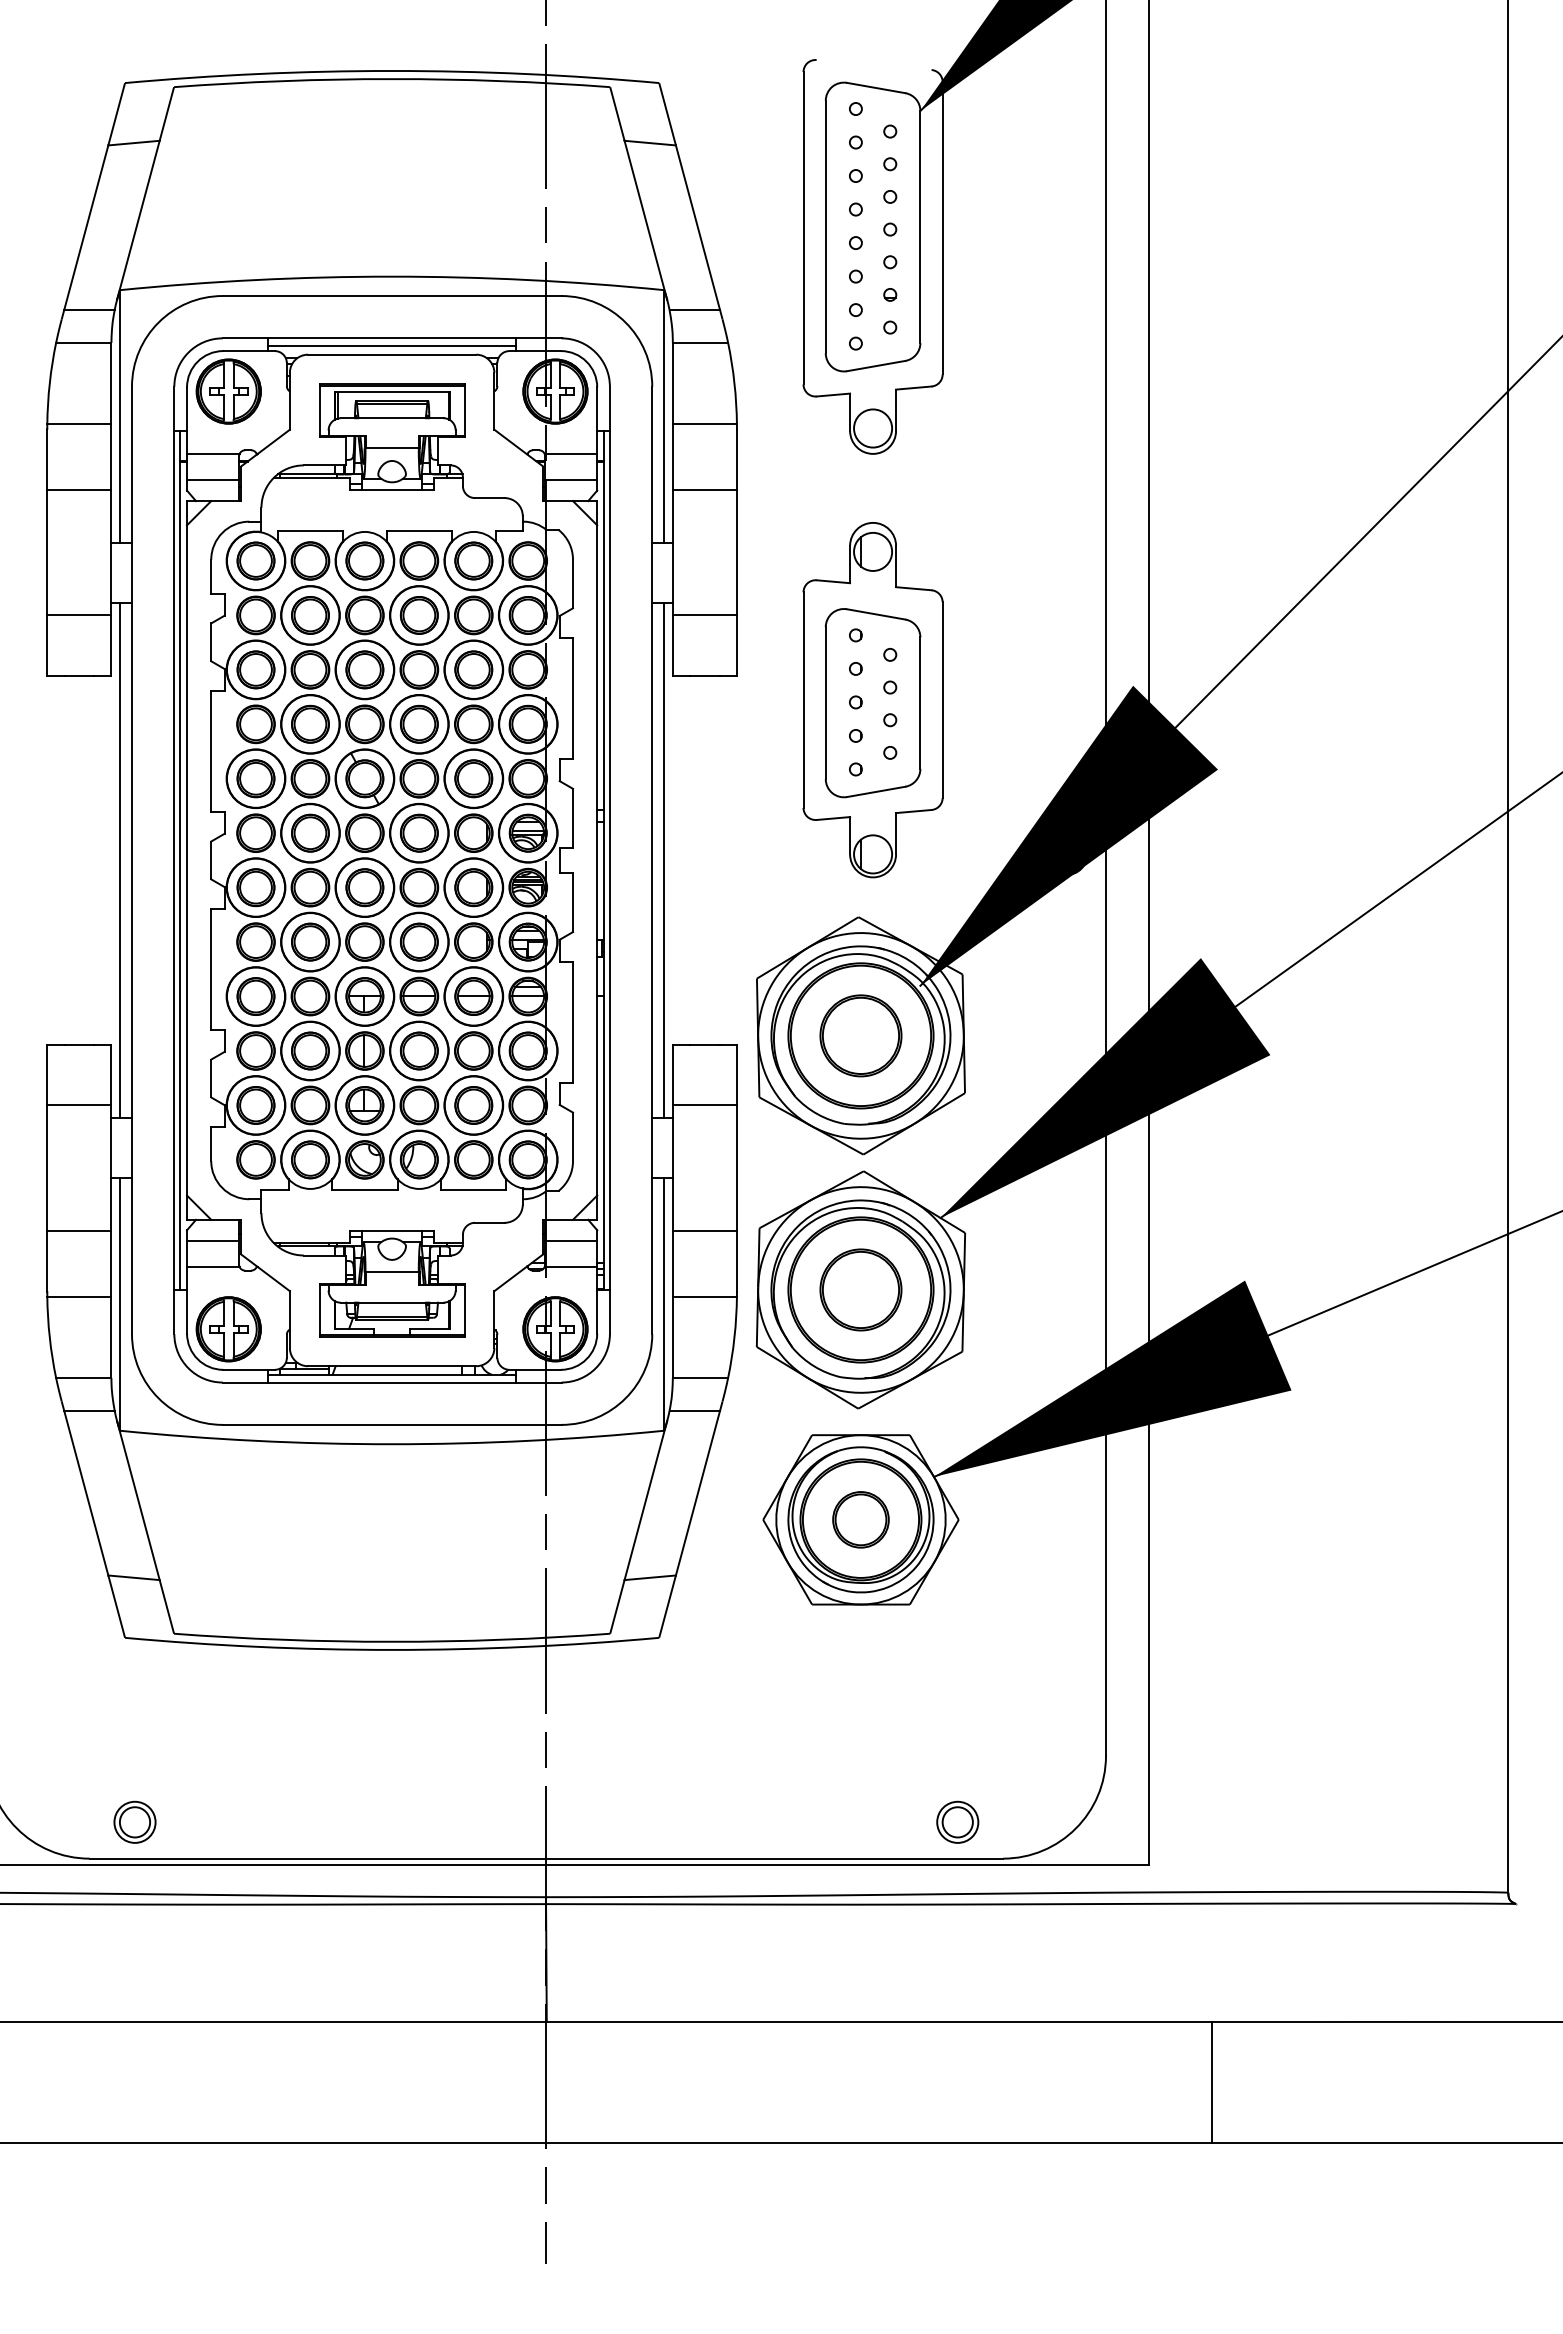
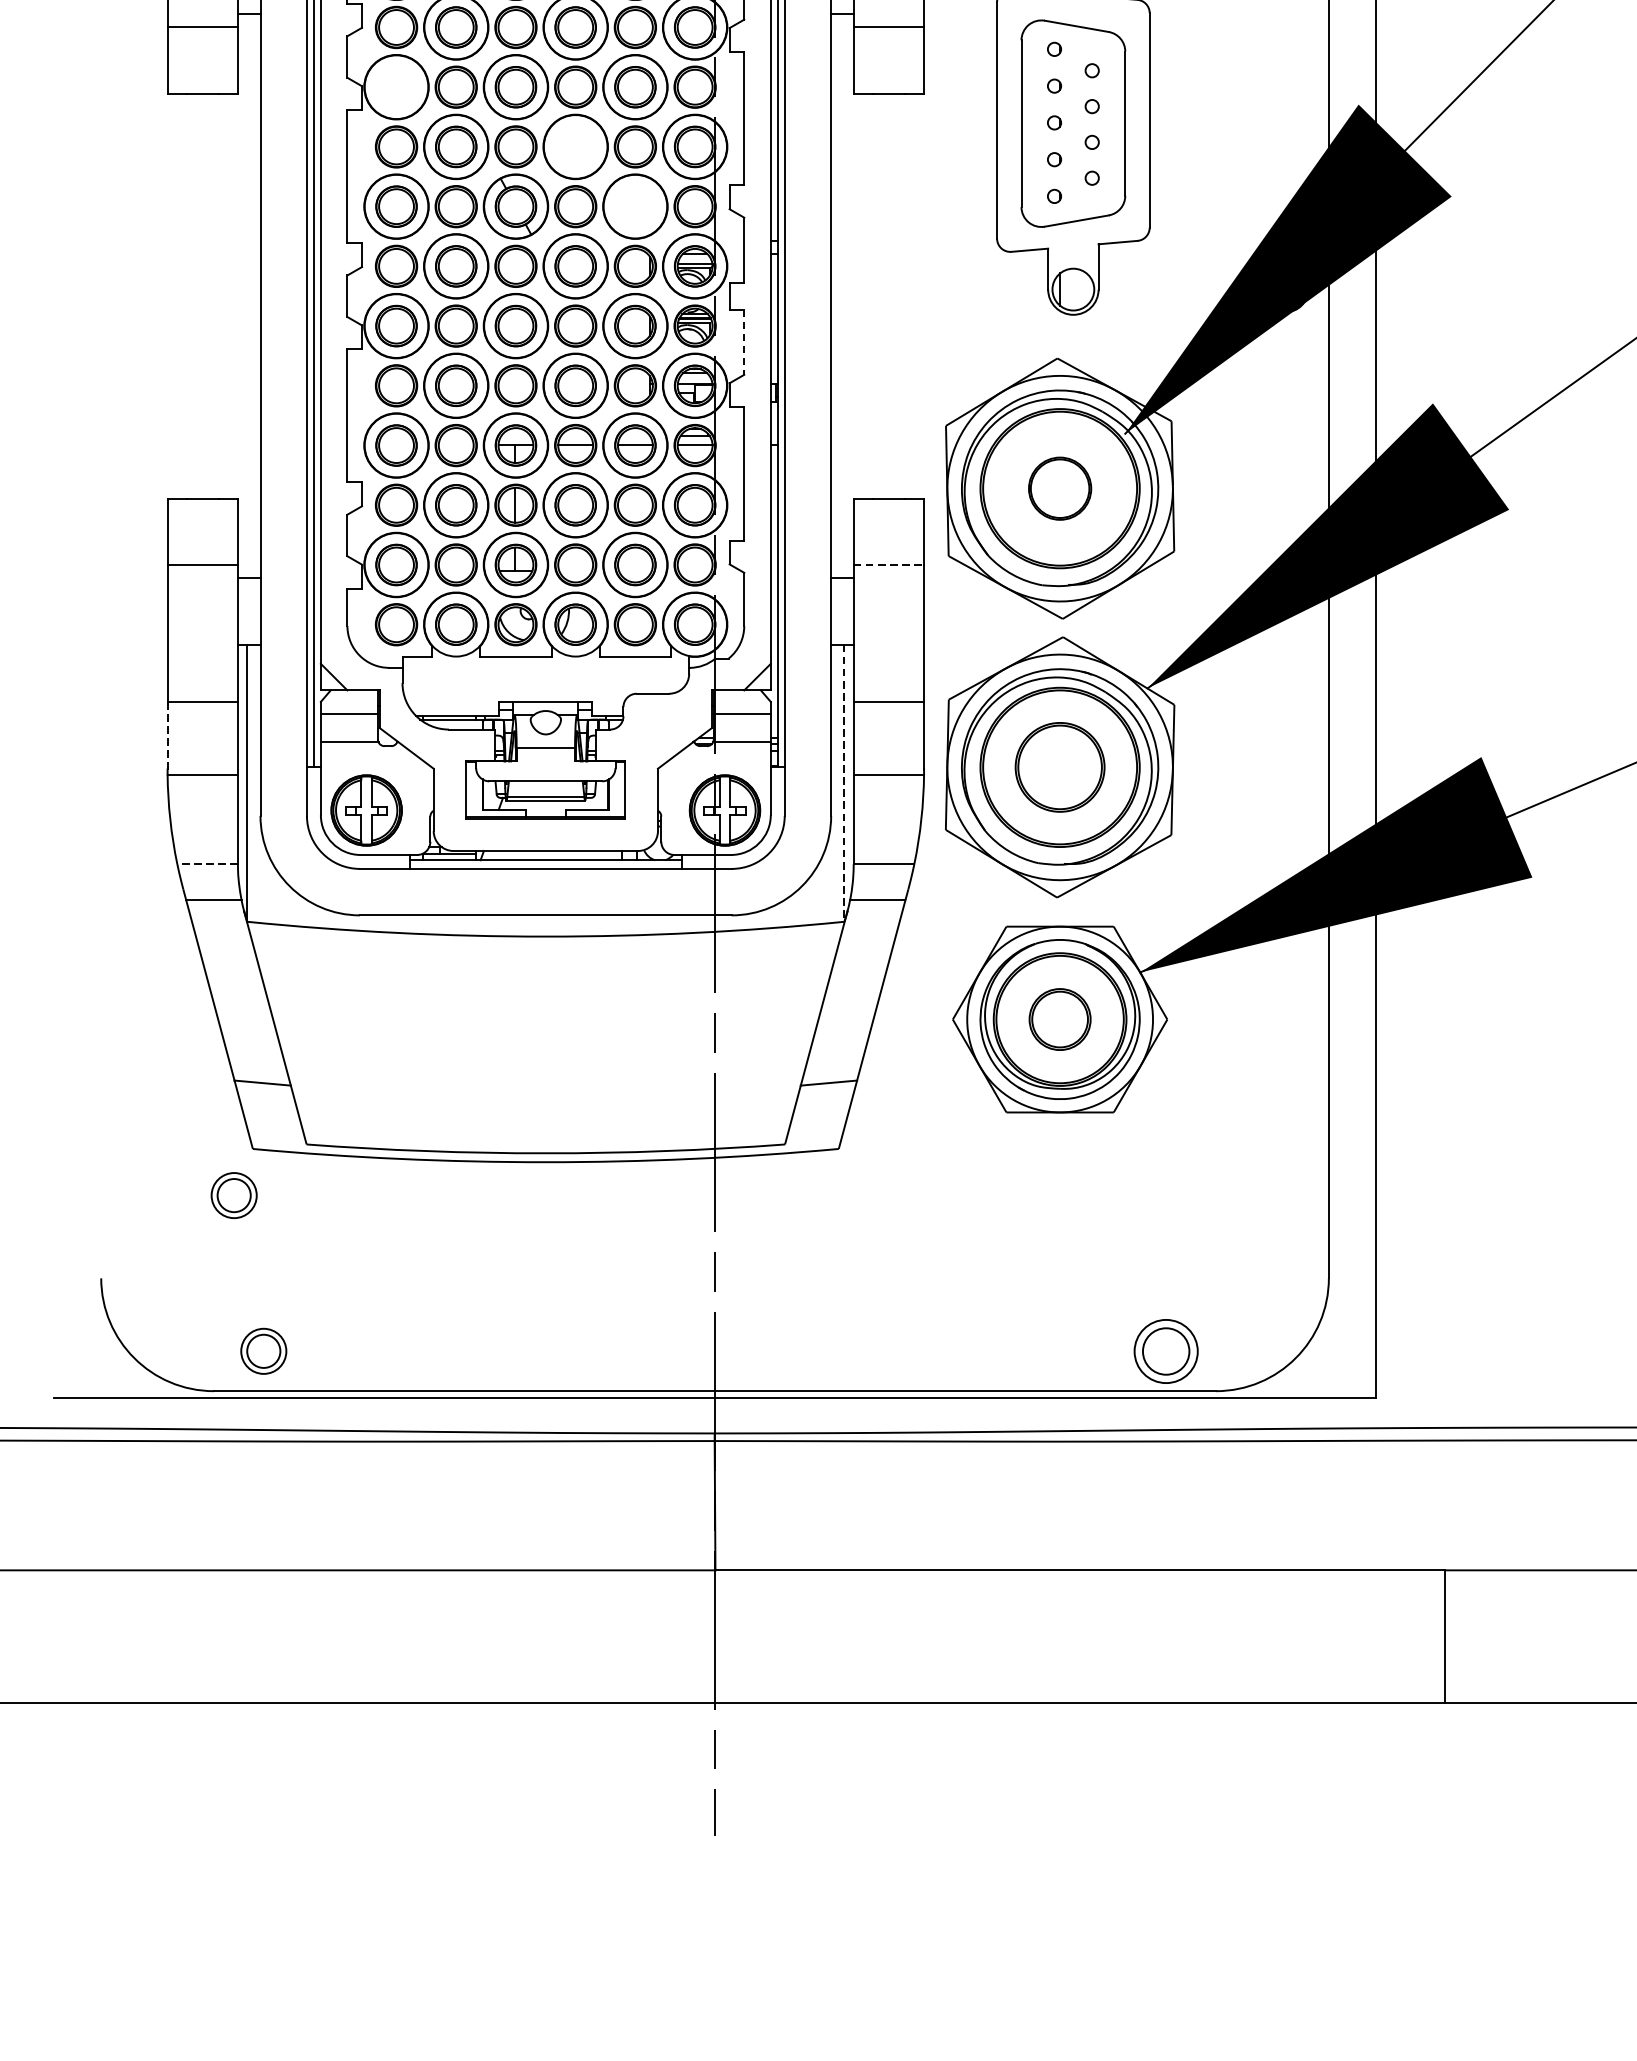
part: (255, 669) -> (395, 86), removed
part: (419, 723) -> (575, 146), removed
part: (473, 778) -> (635, 206), removed
line: (119, 860) -> (246, 296), removed
line: (664, 860) -> (844, 296), removed
line: (573, 902) -> (744, 342), solid -> dashed
part: (860, 1035) -> (1059, 488), size x0.7
line: (705, 1105) -> (889, 565), solid -> dashed
line: (47, 1261) -> (167, 736), solid -> dashed
line: (664, 1304) -> (844, 783), solid -> dashed
line: (83, 1377) -> (207, 863), solid -> dashed
part: (107, 1679) -> (233, 1194), added
part: (957, 1821) -> (1165, 1350), size x1.4

